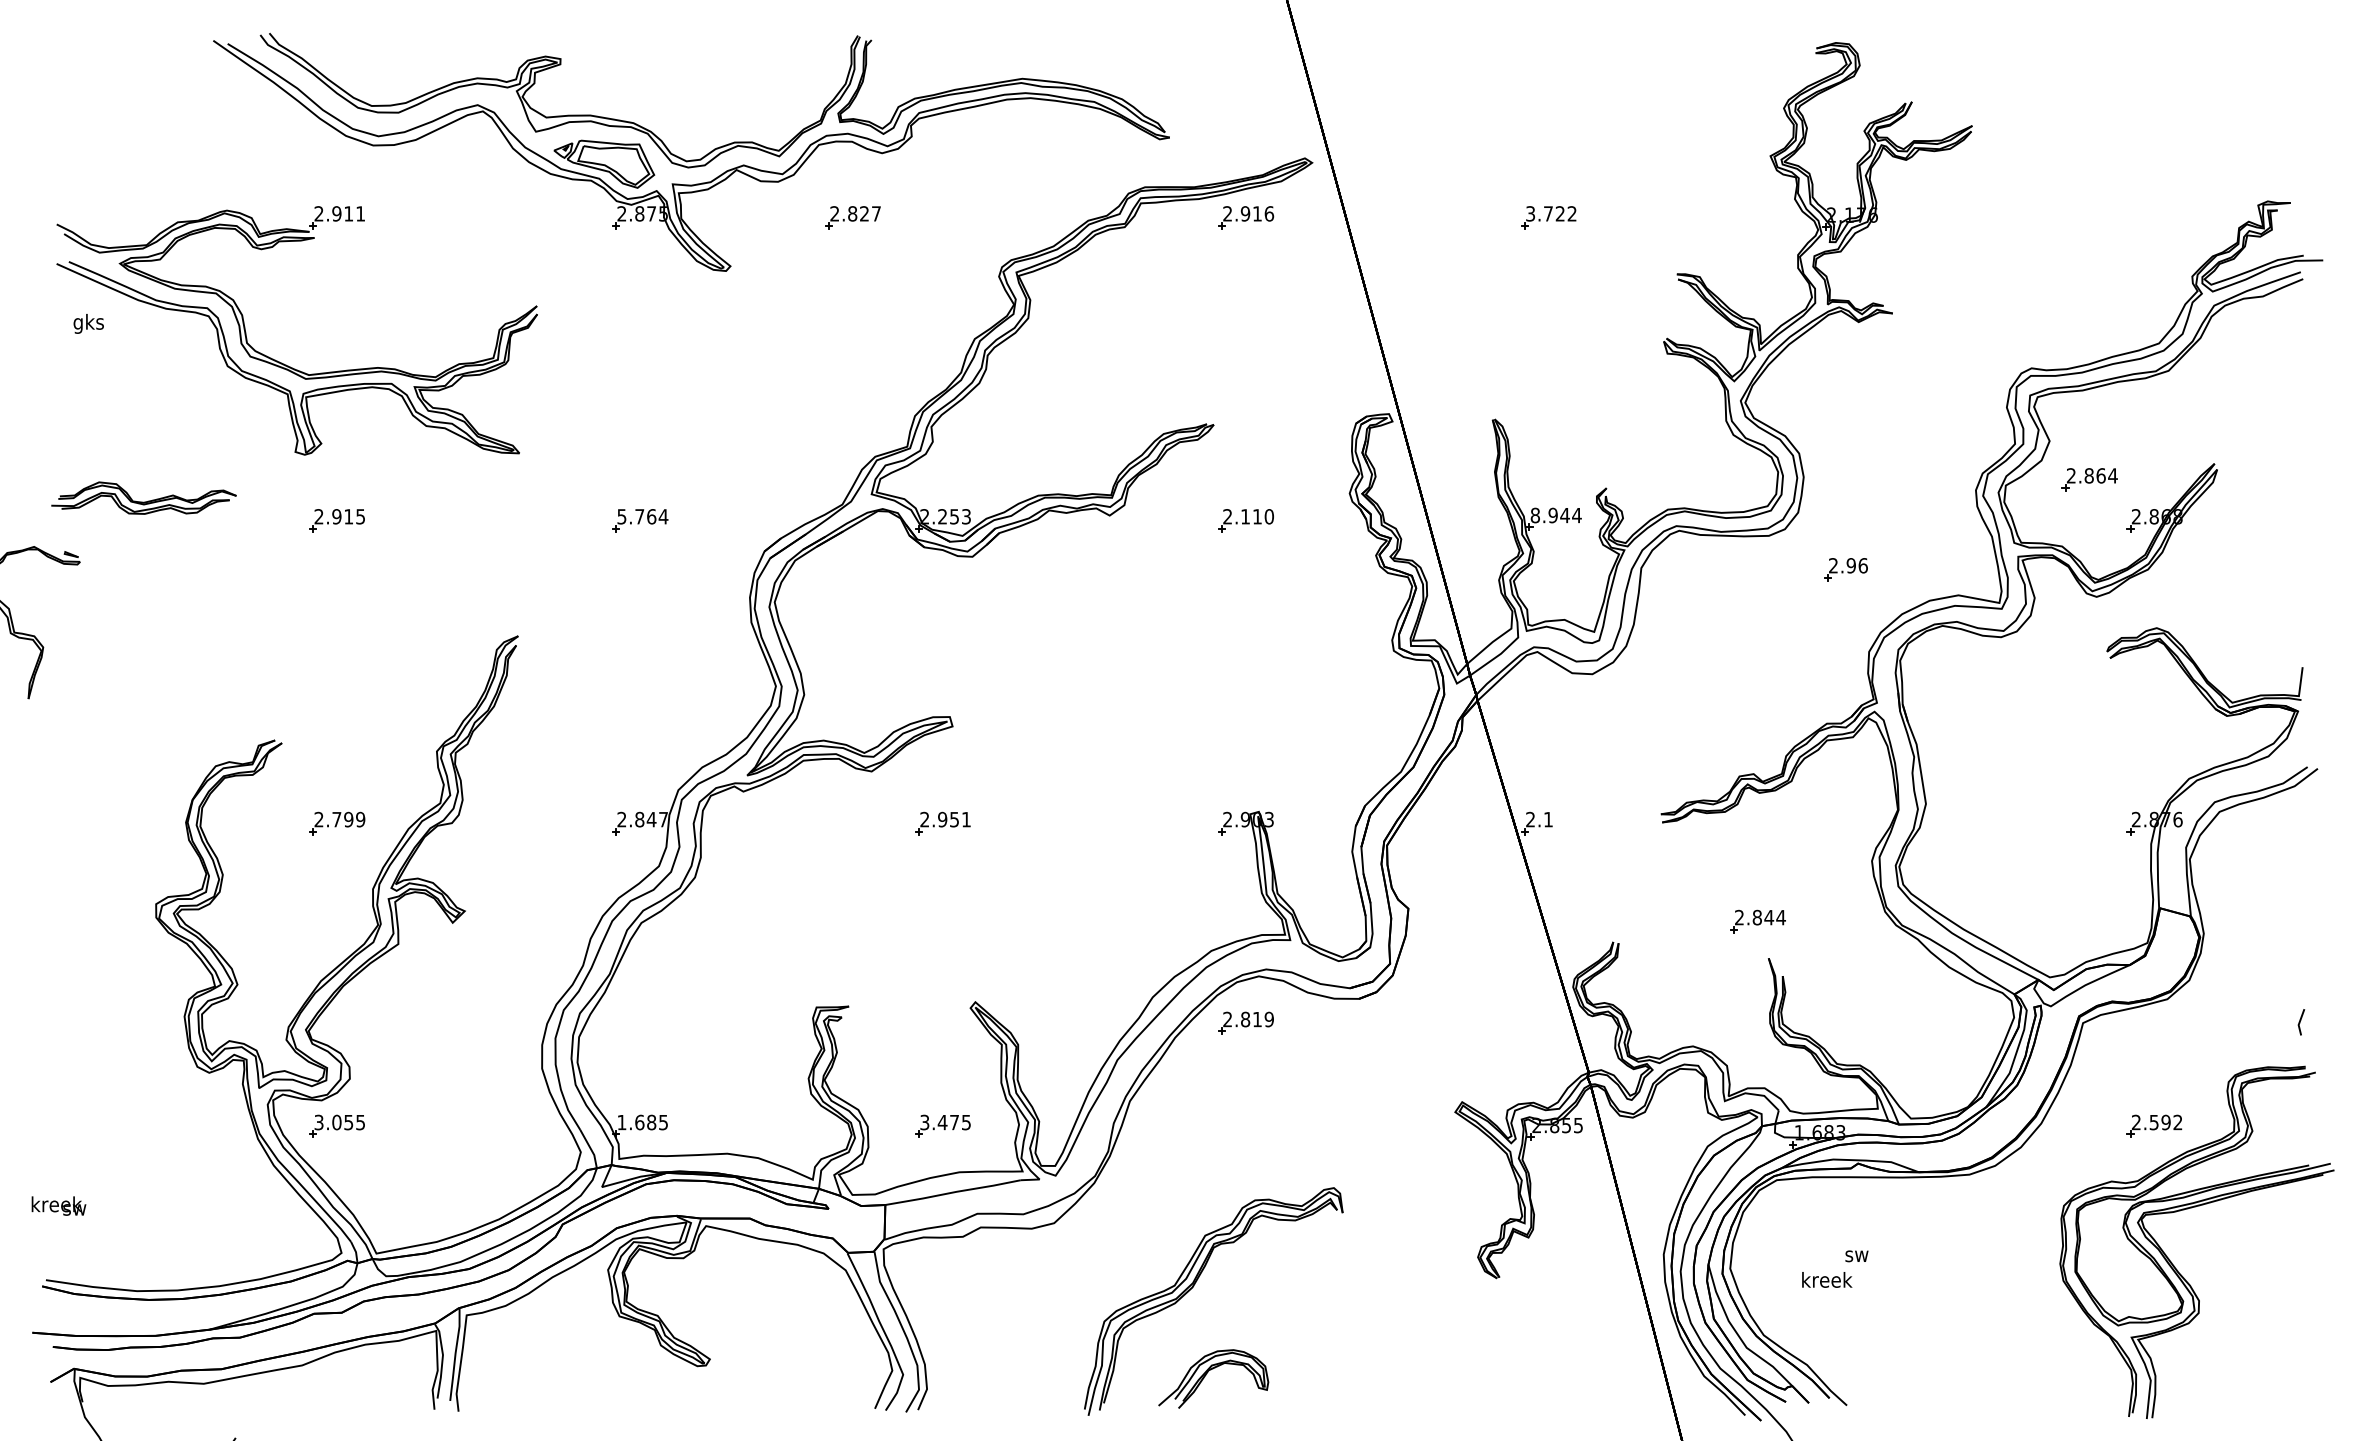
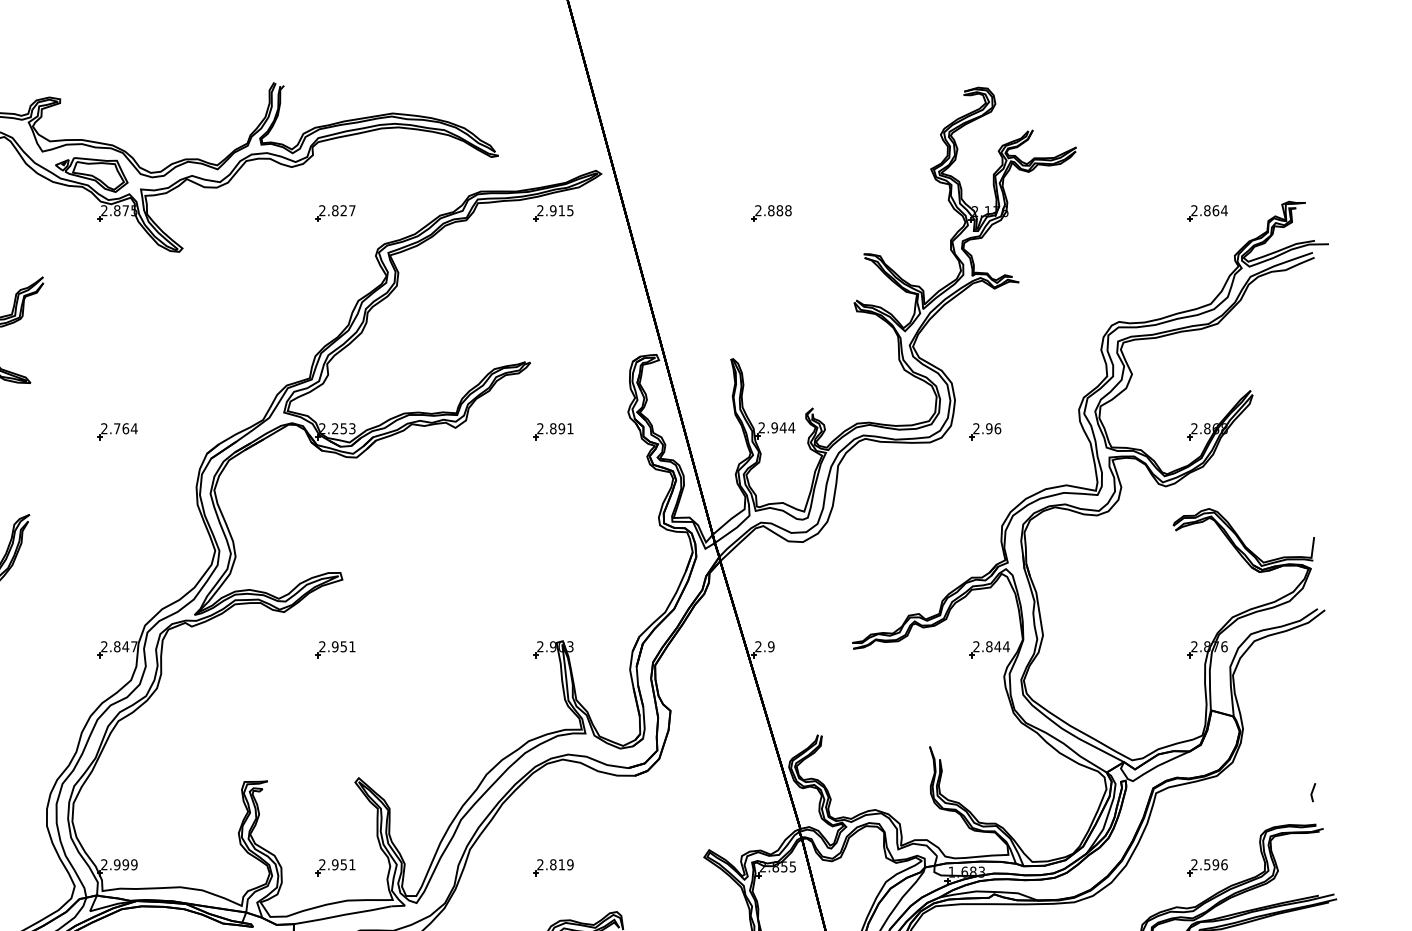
text: (1269, 213) -> (570, 210), 2.916 -> 2.915
text: (1551, 213) -> (773, 210), 3.722 -> 2.888
part: (852, 217) -> (335, 213), moved
part: (2089, 479) -> (1207, 213), moved
text: (1534, 515) -> (761, 427), 8.944 -> 2.944
text: (621, 516) -> (104, 428), 5.764 -> 2.764
text: (1257, 516) -> (561, 428), 2.110 -> 2.891
part: (1845, 569) -> (985, 431), moved
text: (1548, 819) -> (771, 646), 2.1 -> 2.9
part: (1757, 921) -> (989, 649), moved
part: (1245, 1022) -> (553, 866), moved
text: (642, 1122) -> (119, 864), 1.685 -> 2.999
text: (945, 1122) -> (337, 864), 3.475 -> 2.951
text: (2177, 1122) -> (1224, 864), 2.592 -> 2.596

